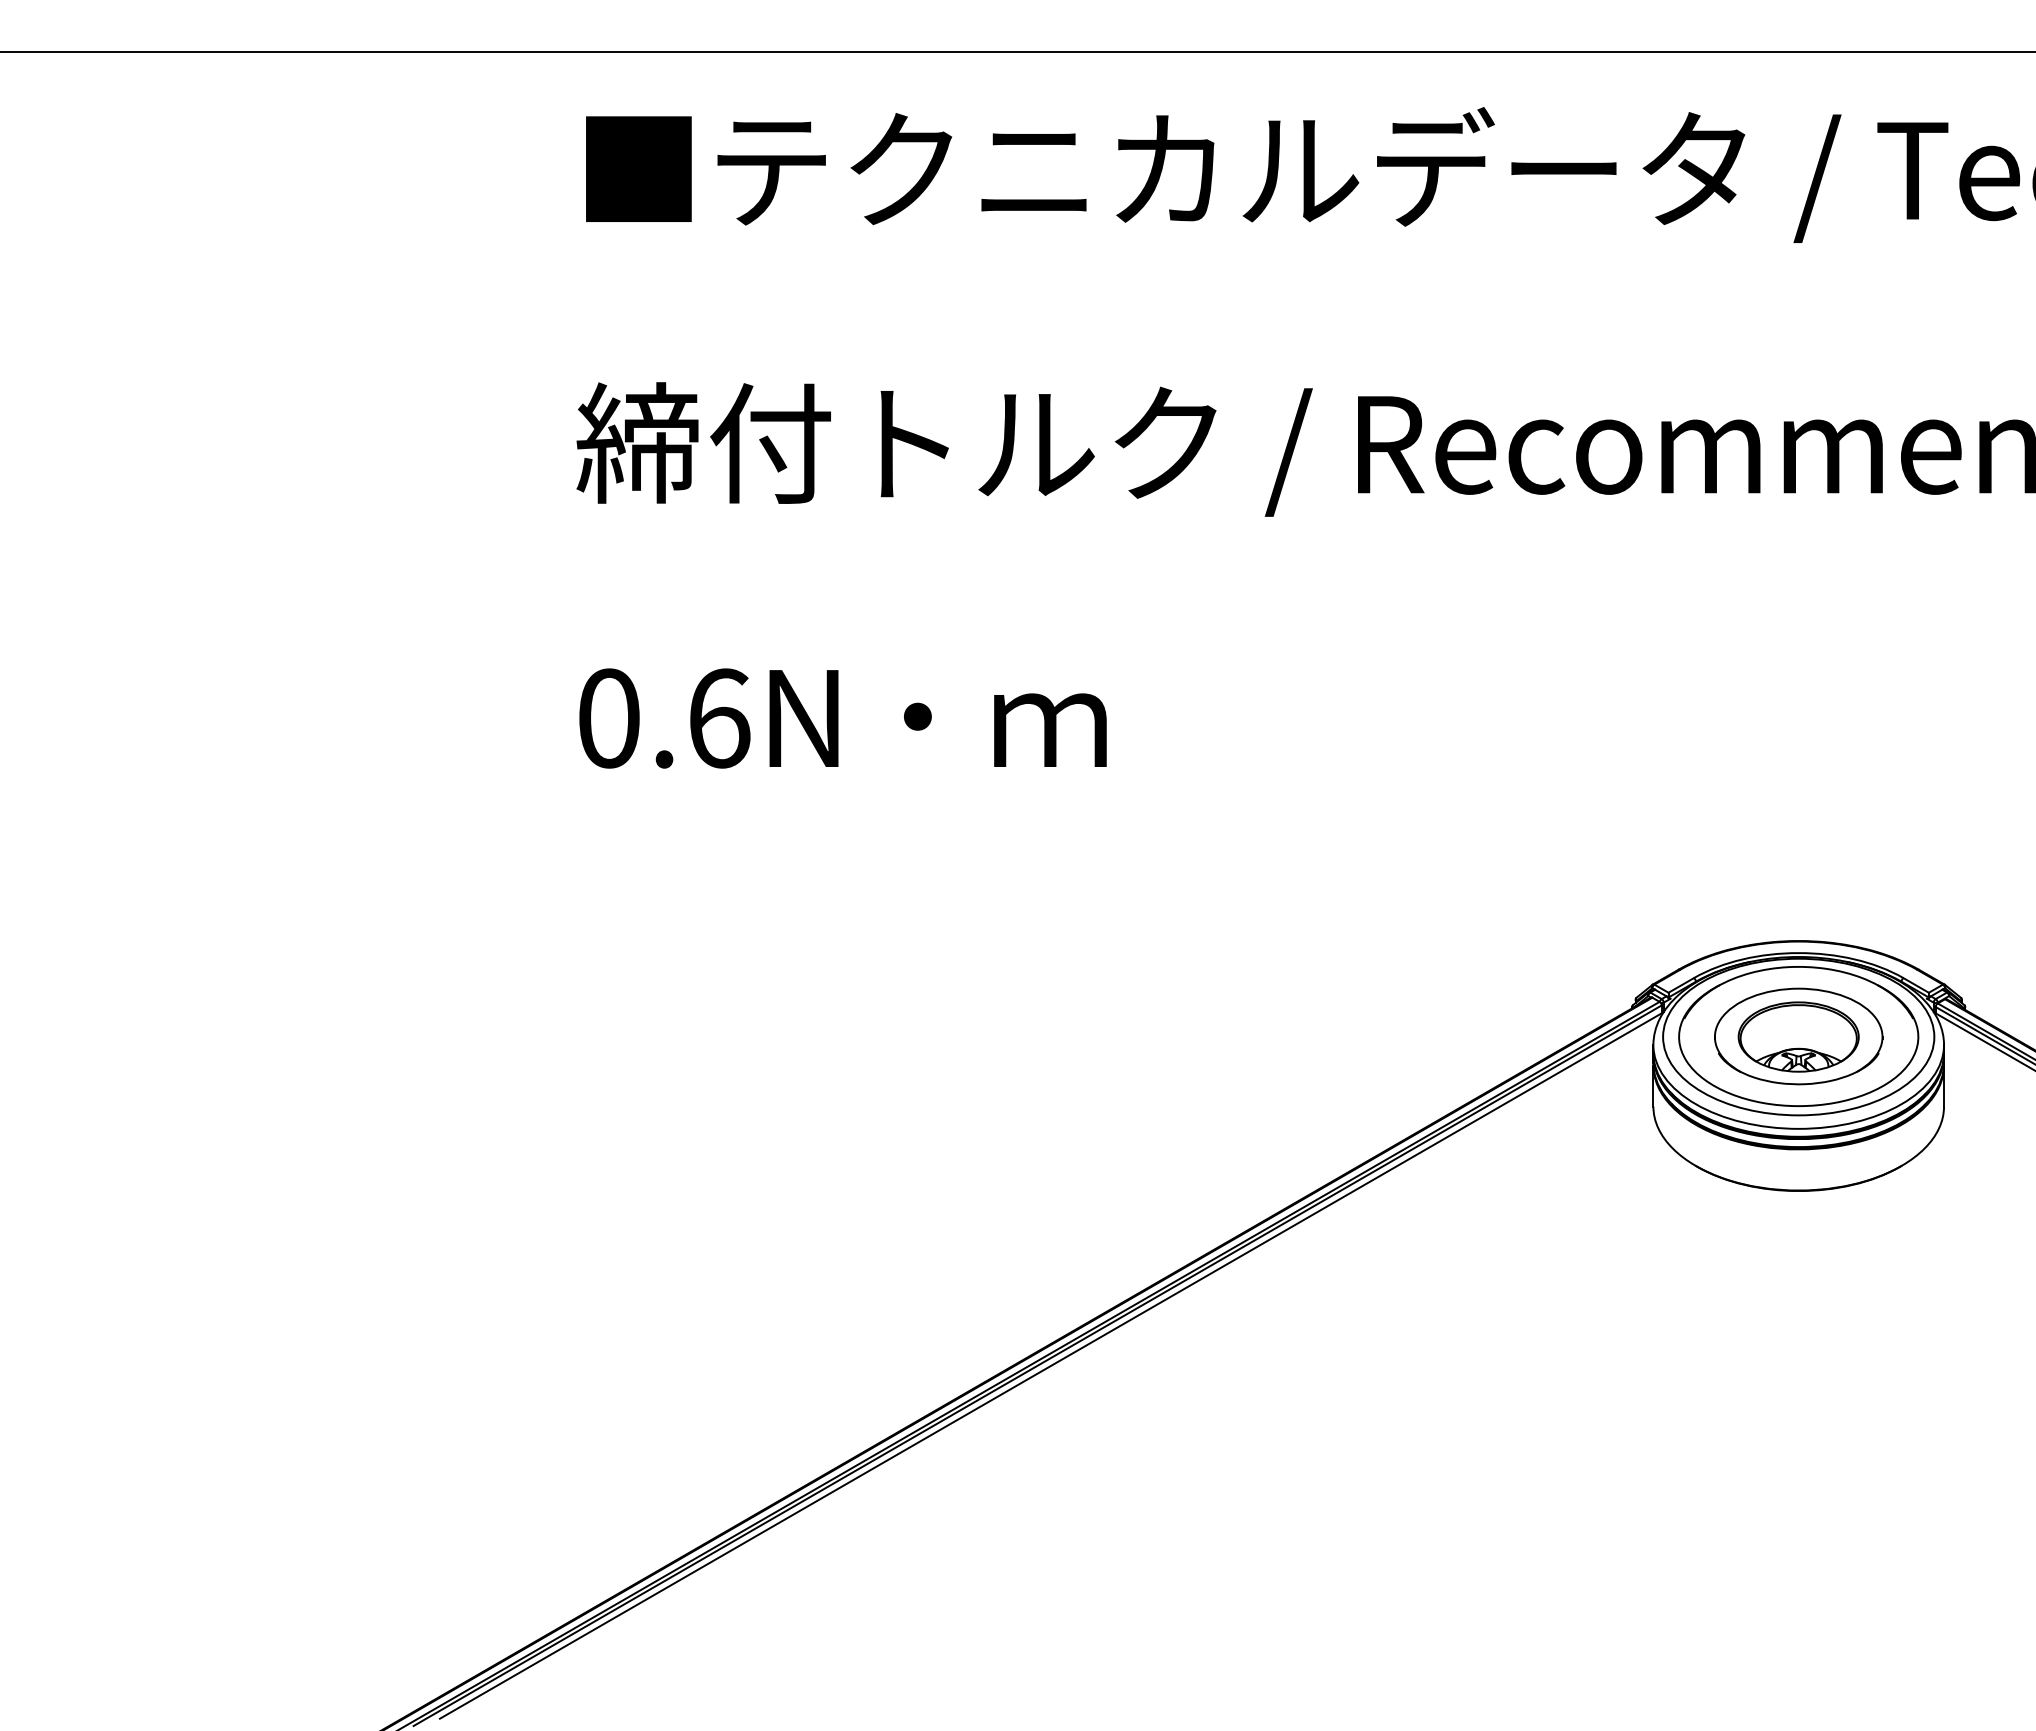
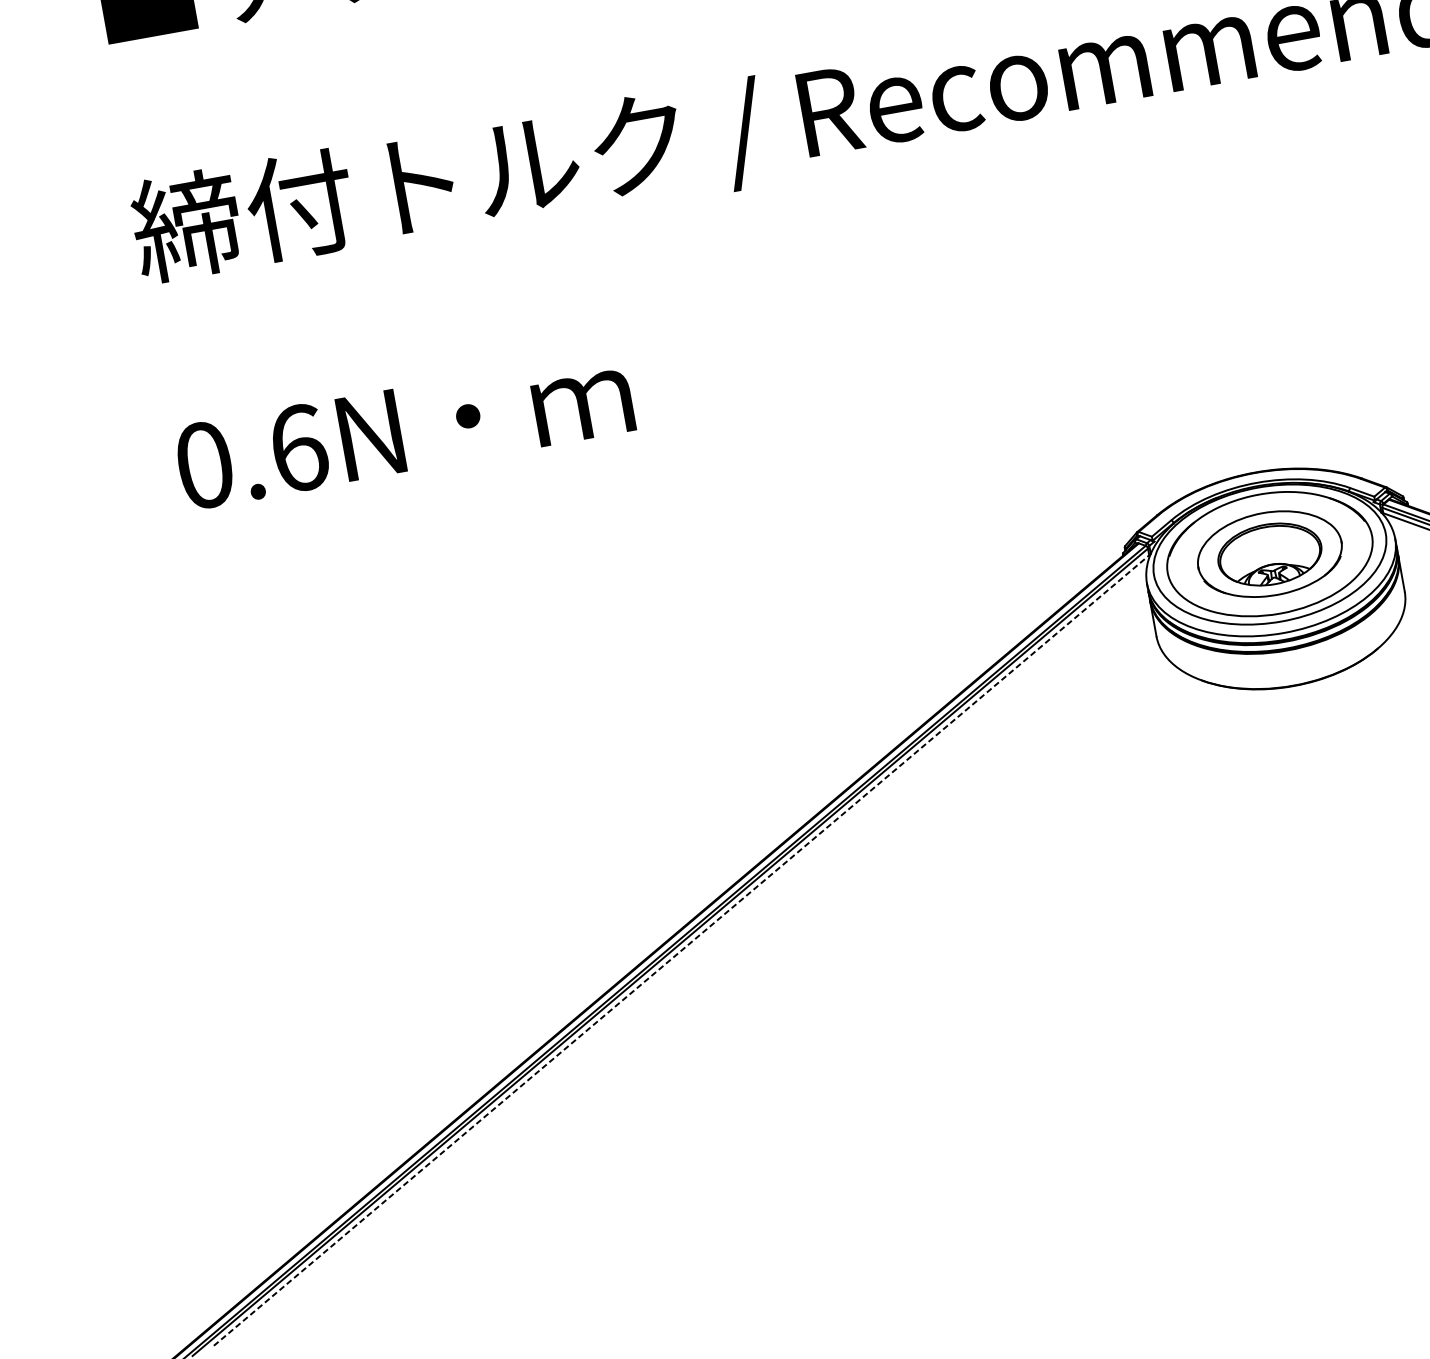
line: (1052, 1365) -> (682, 949), solid -> dashed

